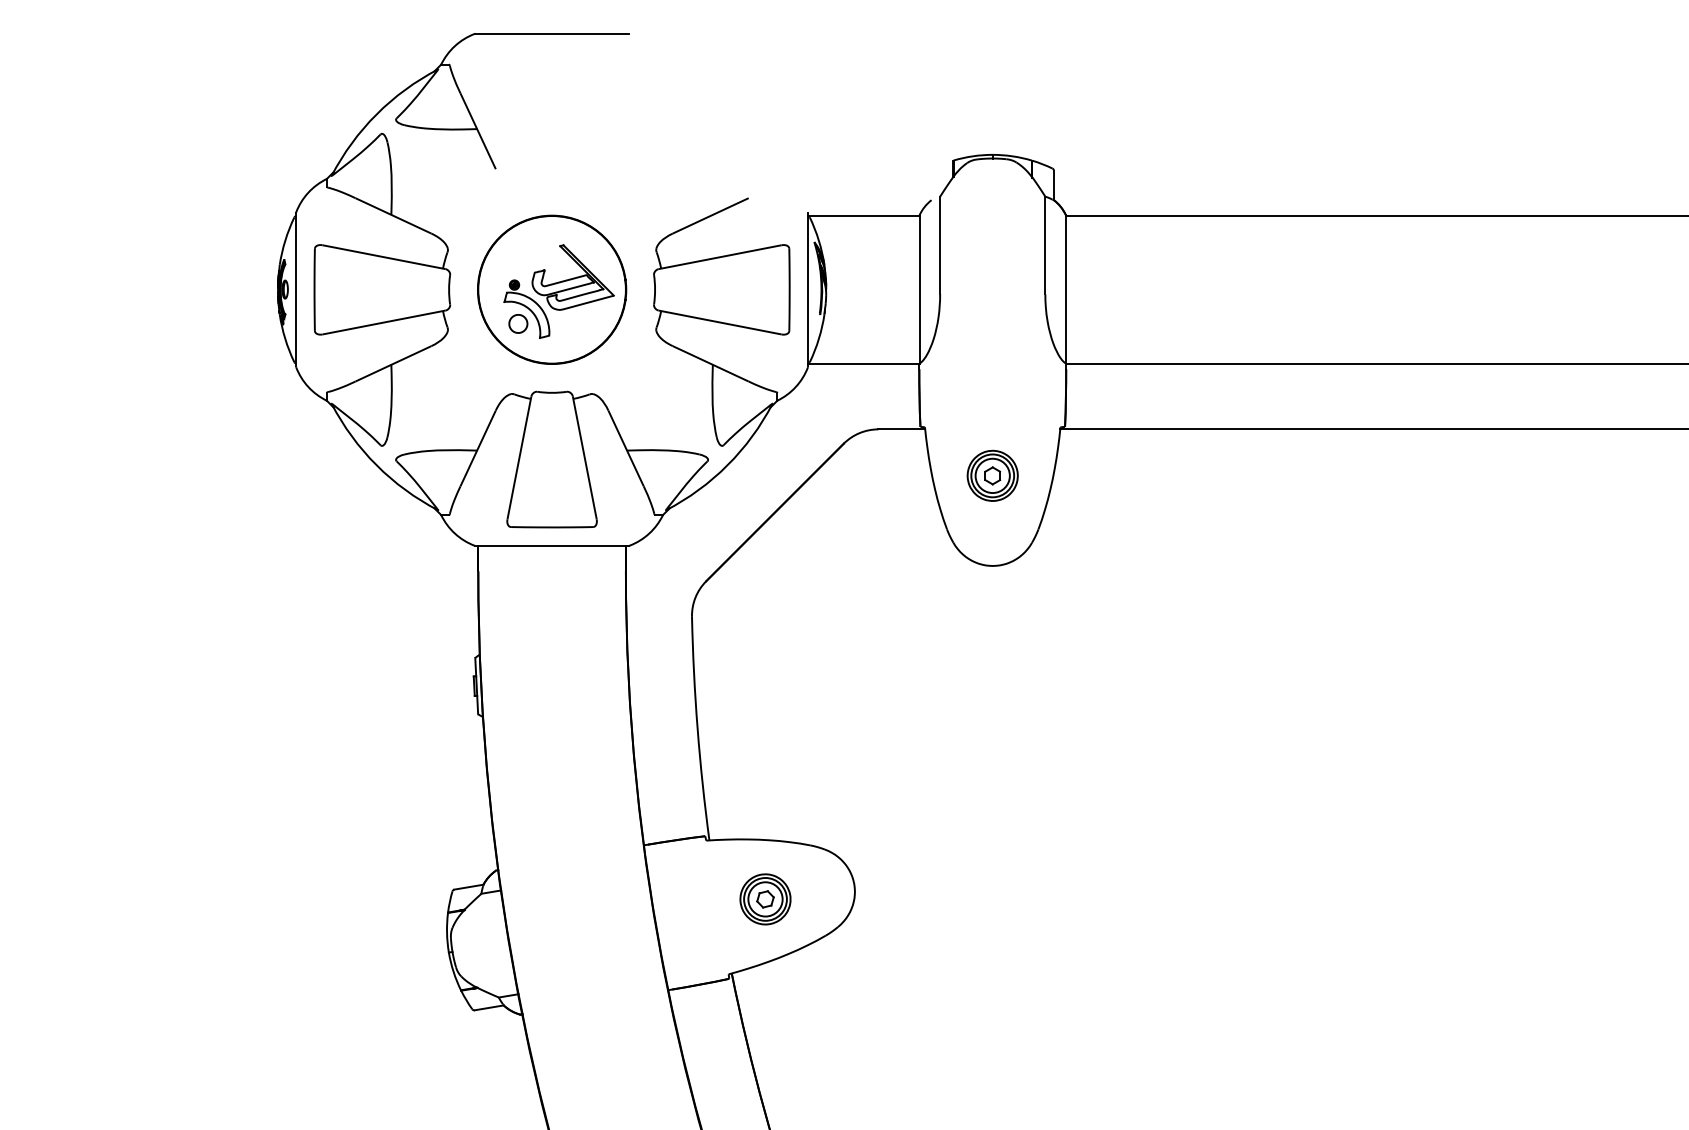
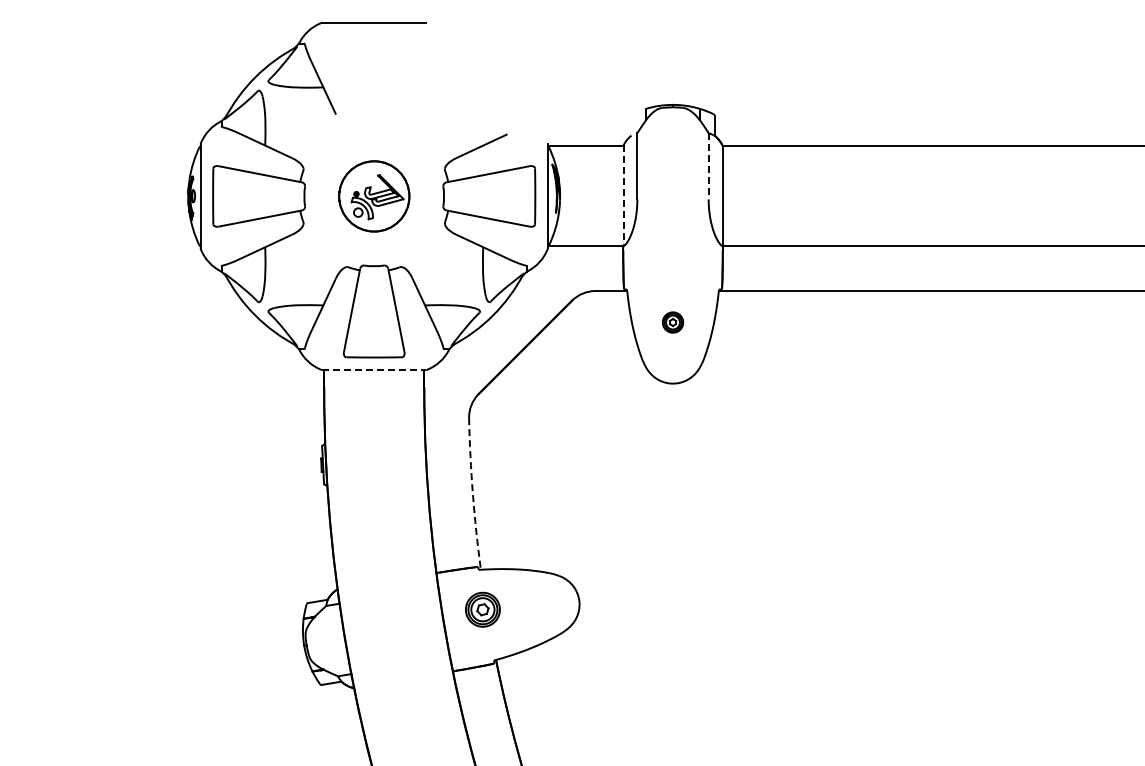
line: (1045, 245) -> (708, 166), solid -> dashed
part: (552, 289) -> (374, 196), size x0.7
line: (919, 289) -> (623, 196), solid -> dashed
part: (991, 475) -> (672, 322), size x0.6
line: (552, 546) -> (374, 370), solid -> dashed
arc: (697, 729) -> (472, 494), solid -> dashed
part: (764, 899) -> (482, 609), moved

